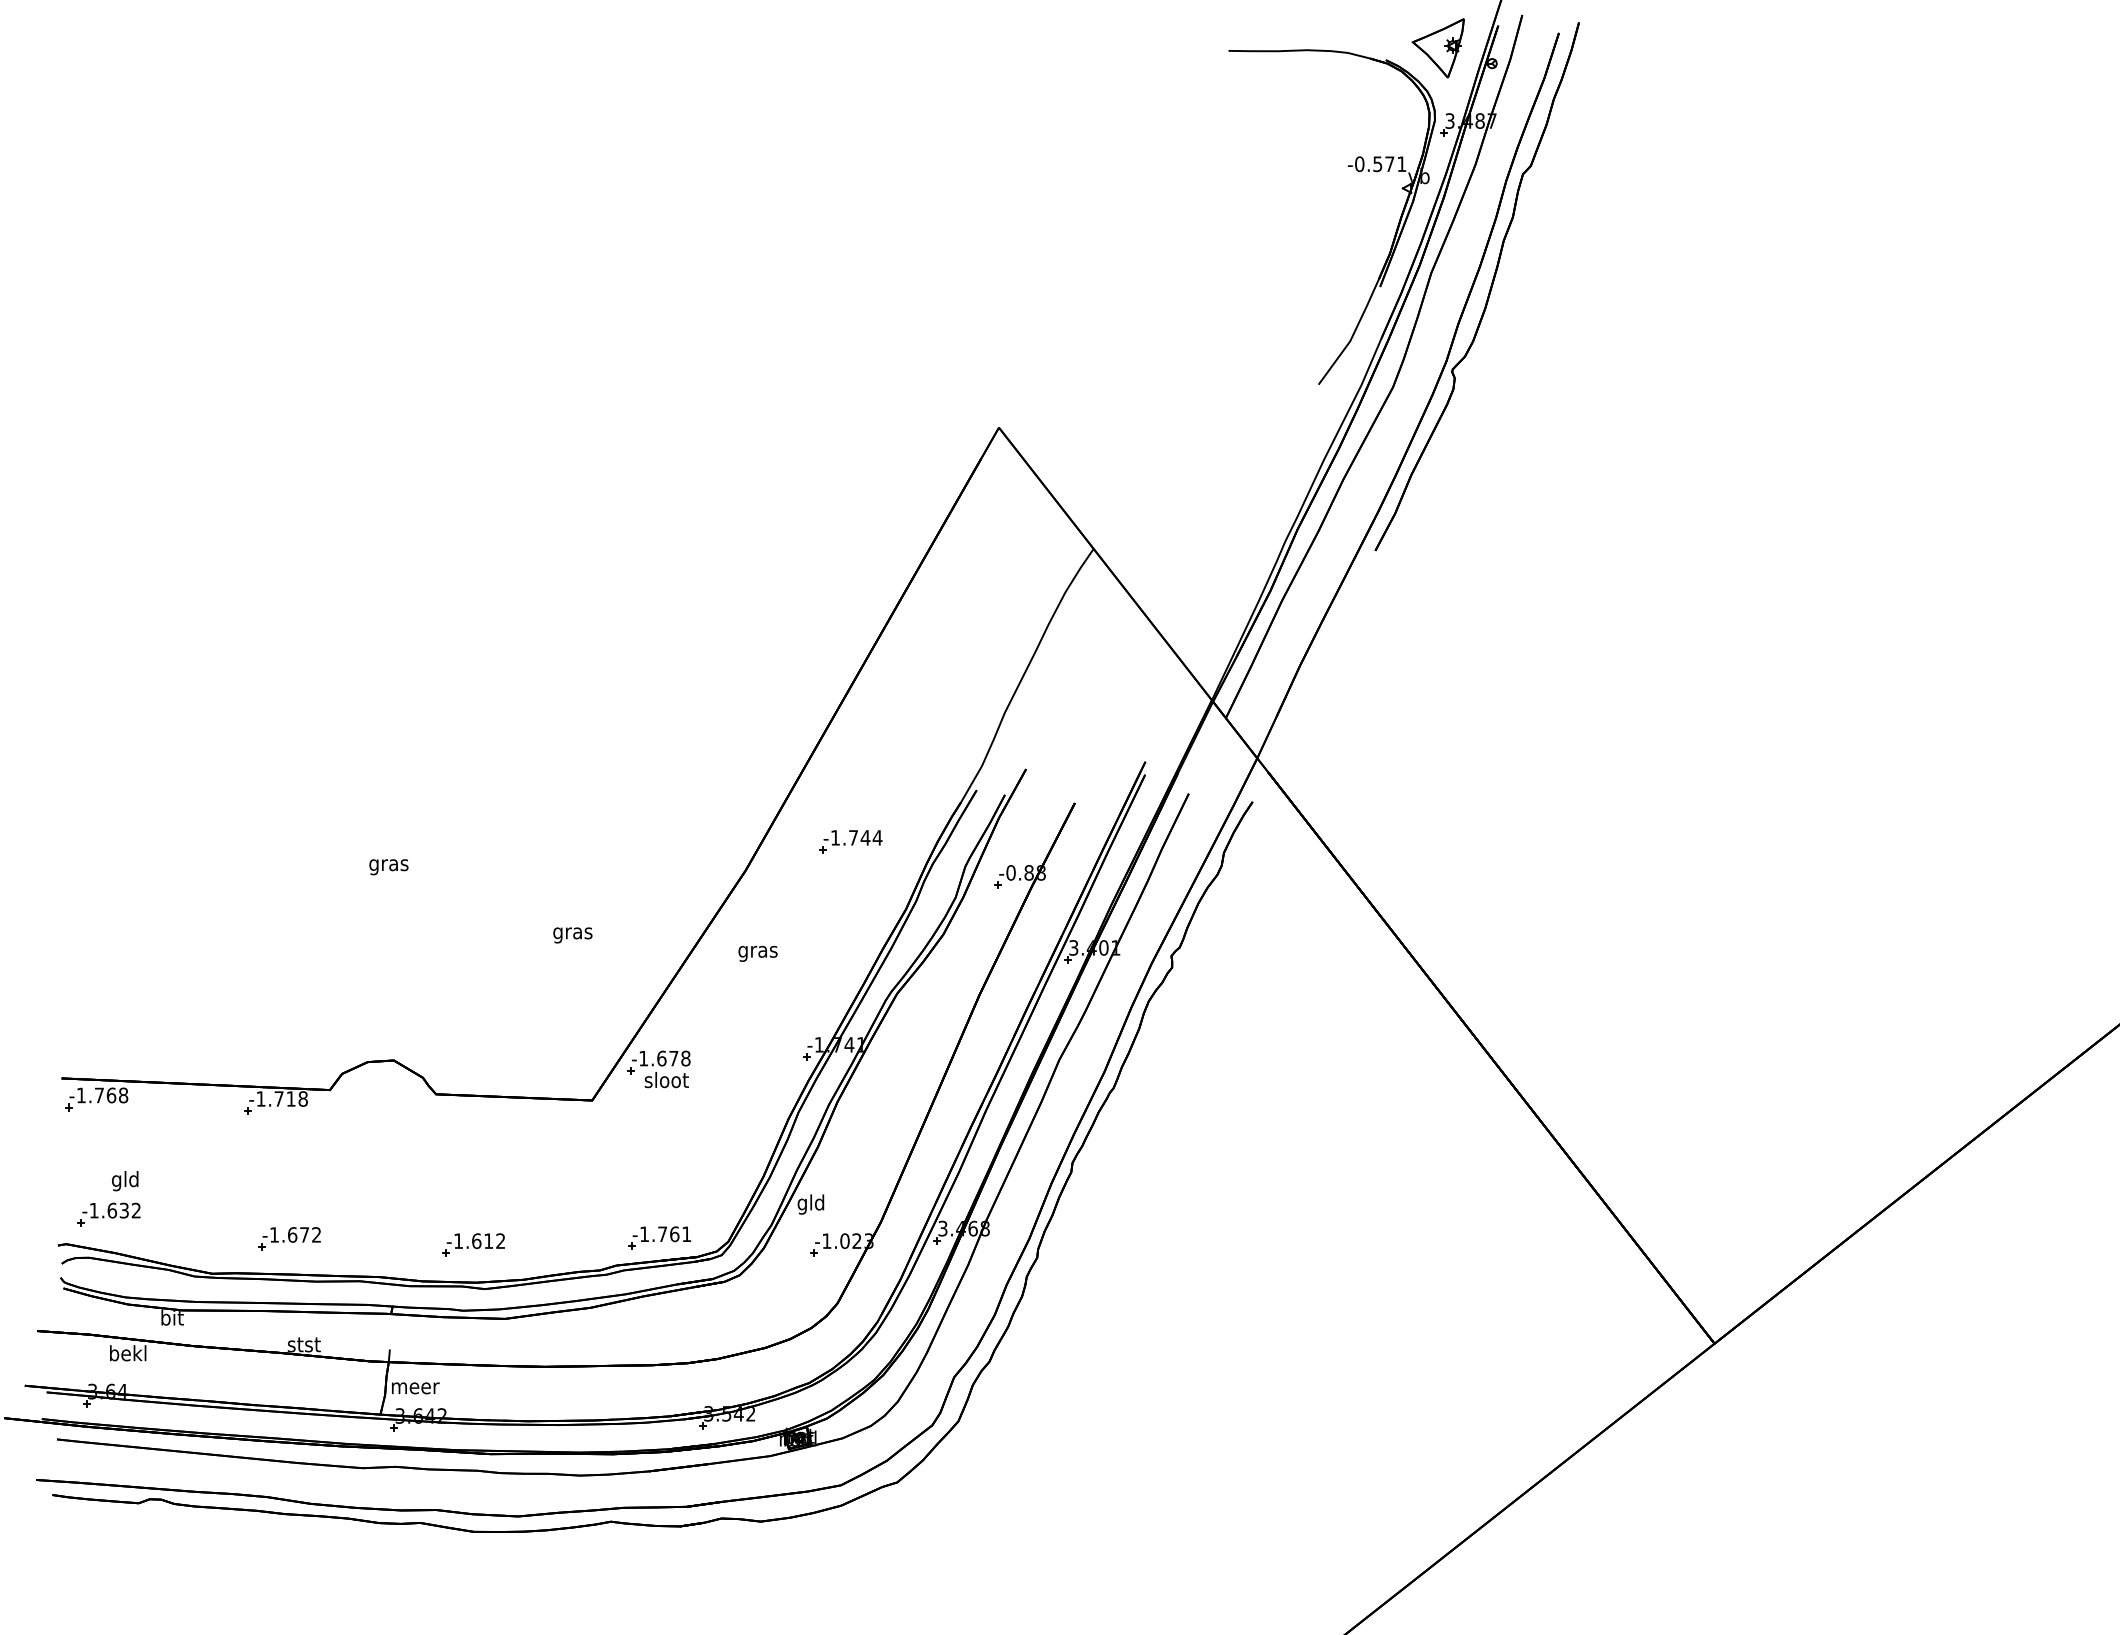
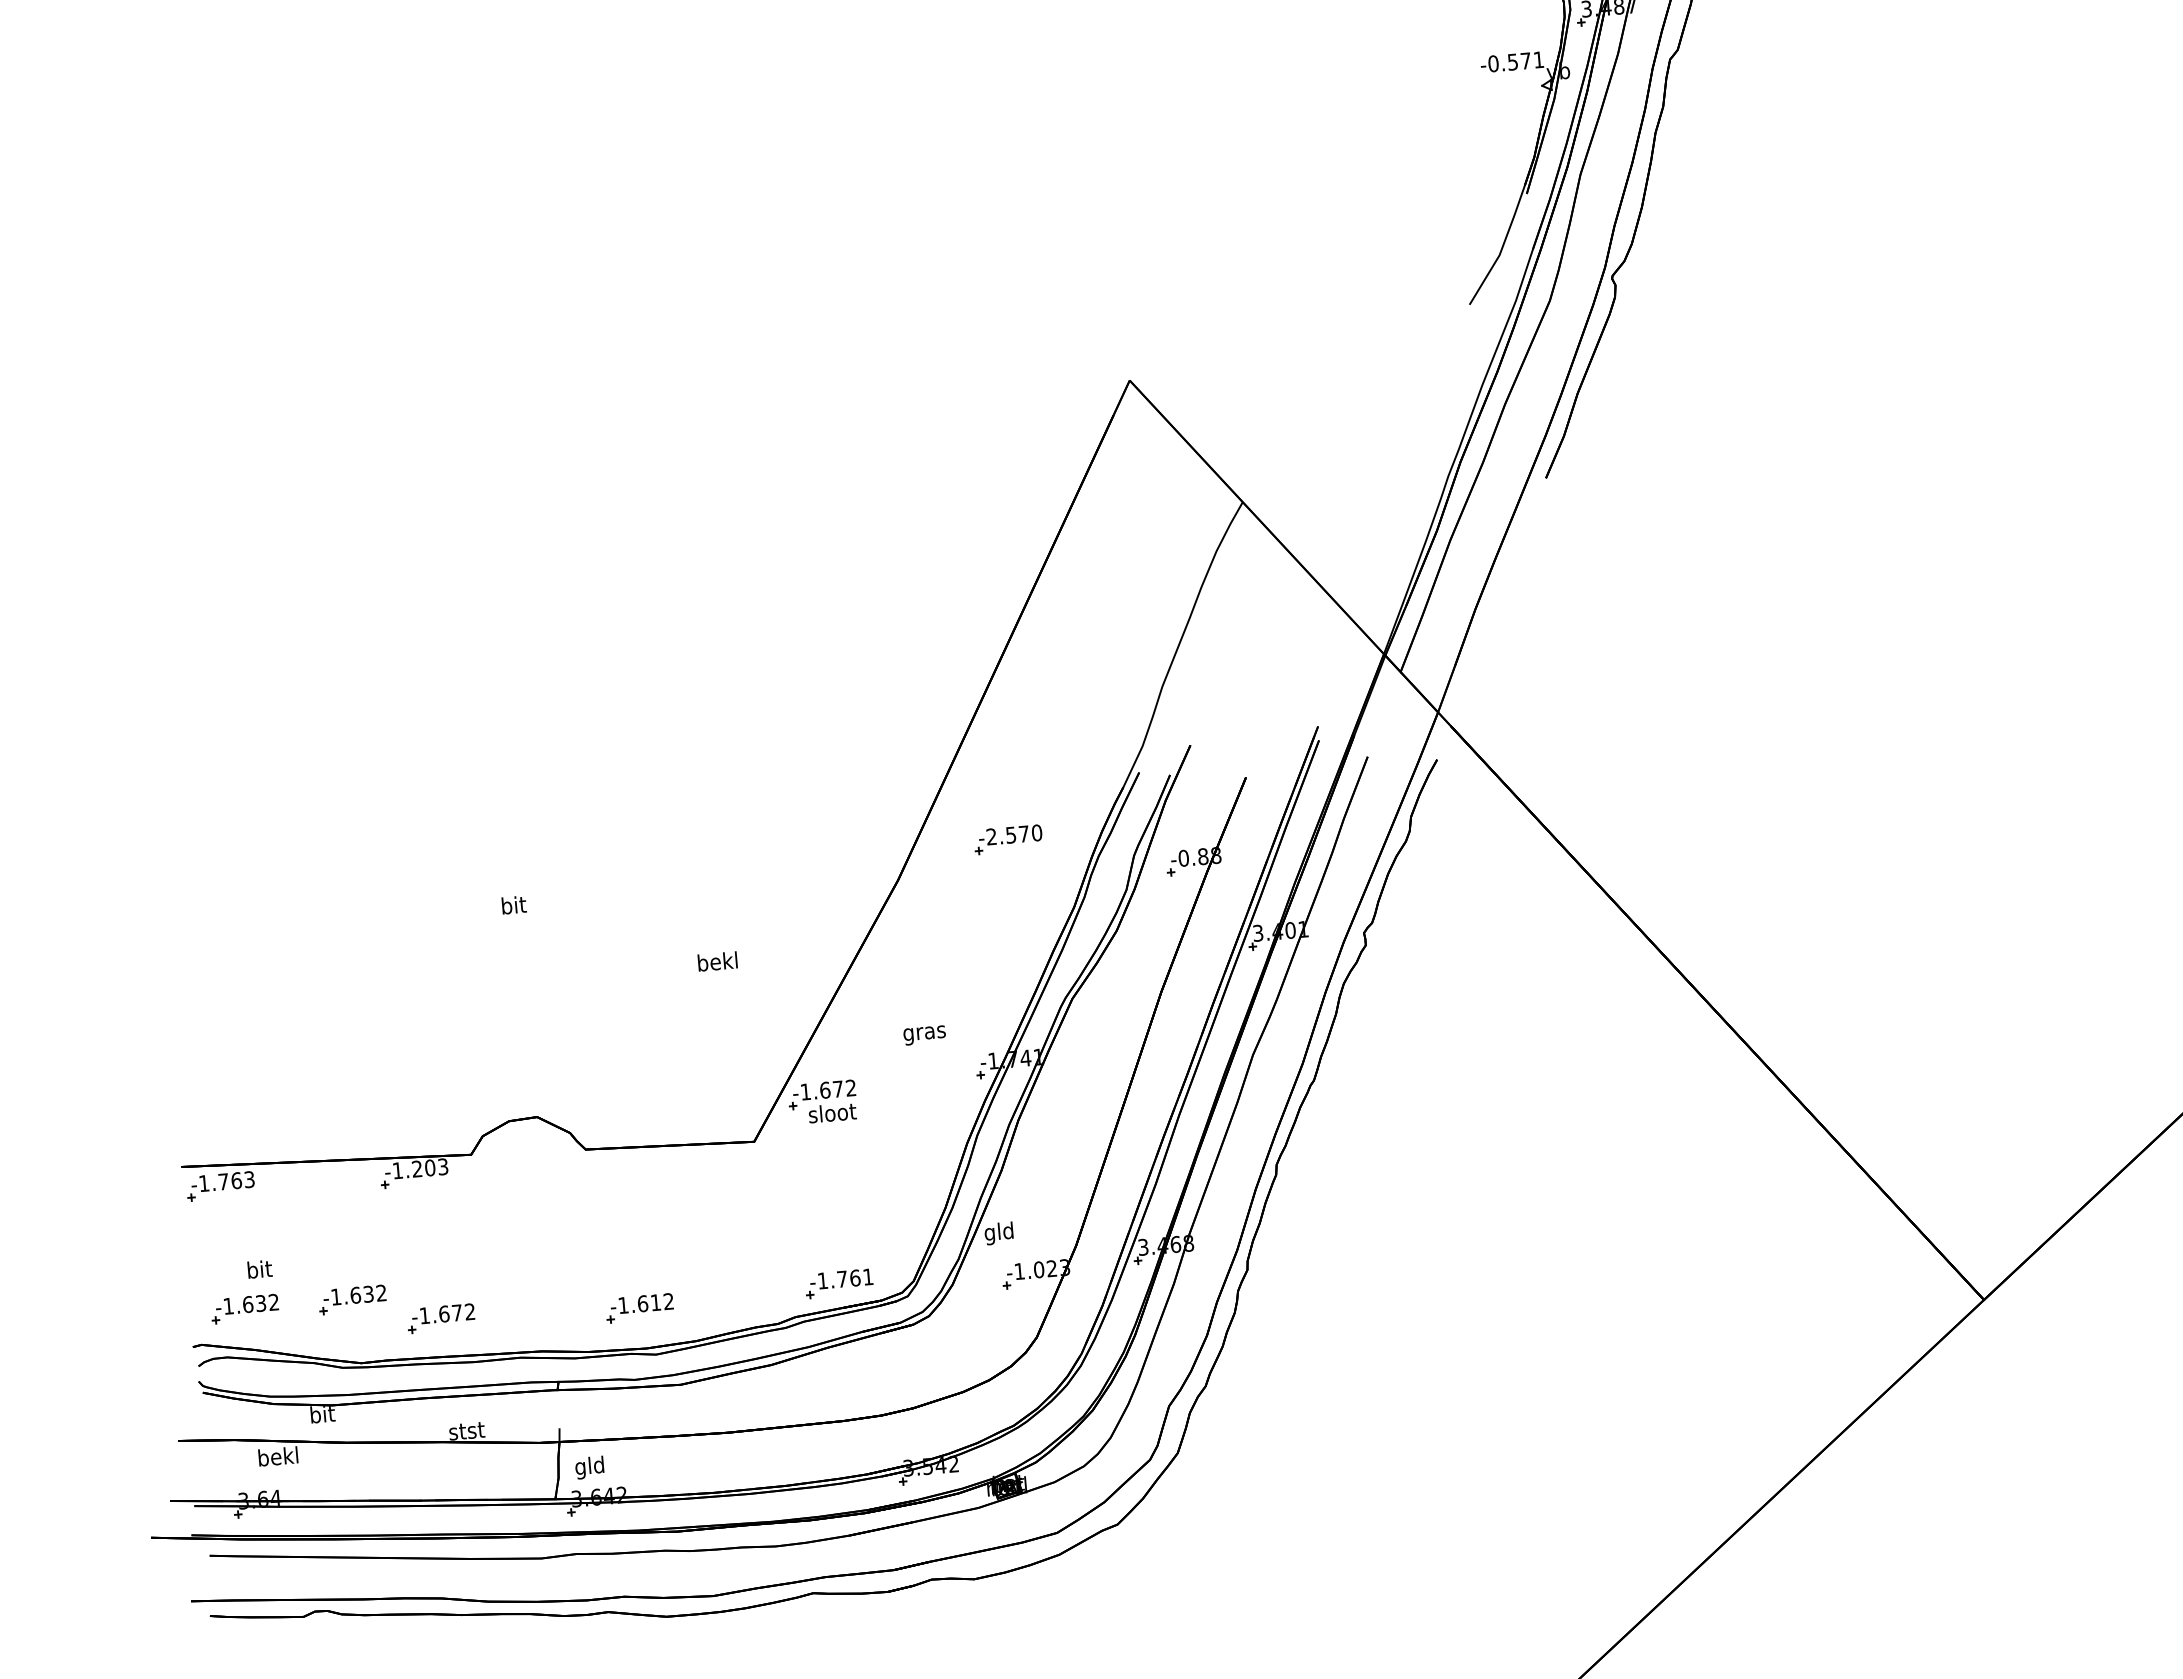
text: (856, 837) -> (1014, 834), -1.744 -> -2.570
text: (388, 865) -> (513, 907), gras -> bit
text: (572, 933) -> (717, 963), gras -> bekl
text: (757, 953) -> (924, 1035), moved
text: (685, 1058) -> (850, 1088), -1.678 -> -1.672
text: (123, 1095) -> (249, 1179), -1.768 -> -1.763
text: (290, 1098) -> (429, 1167), -1.718 -> -1.203
text: (125, 1181) -> (259, 1271), gld -> bit
part: (208, 1214) -> (351, 1299), added
text: (415, 1388) -> (590, 1467), meer -> gld

